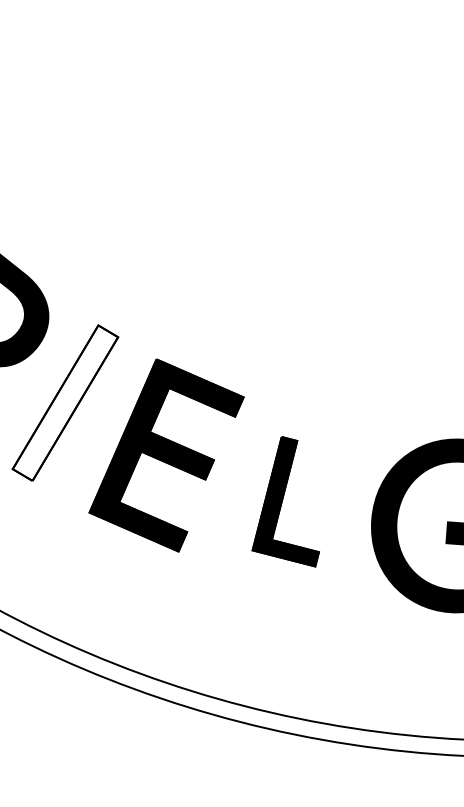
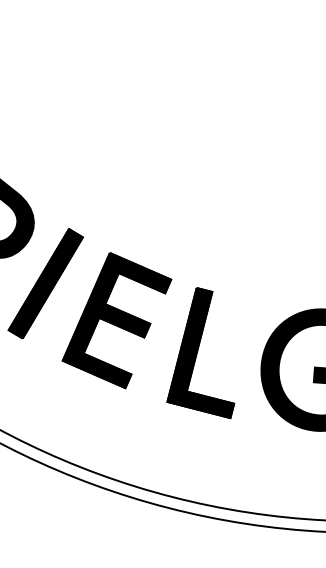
fill: (65, 402) -> (45, 283), added
part: (285, 501) -> (200, 352), size x1.43

